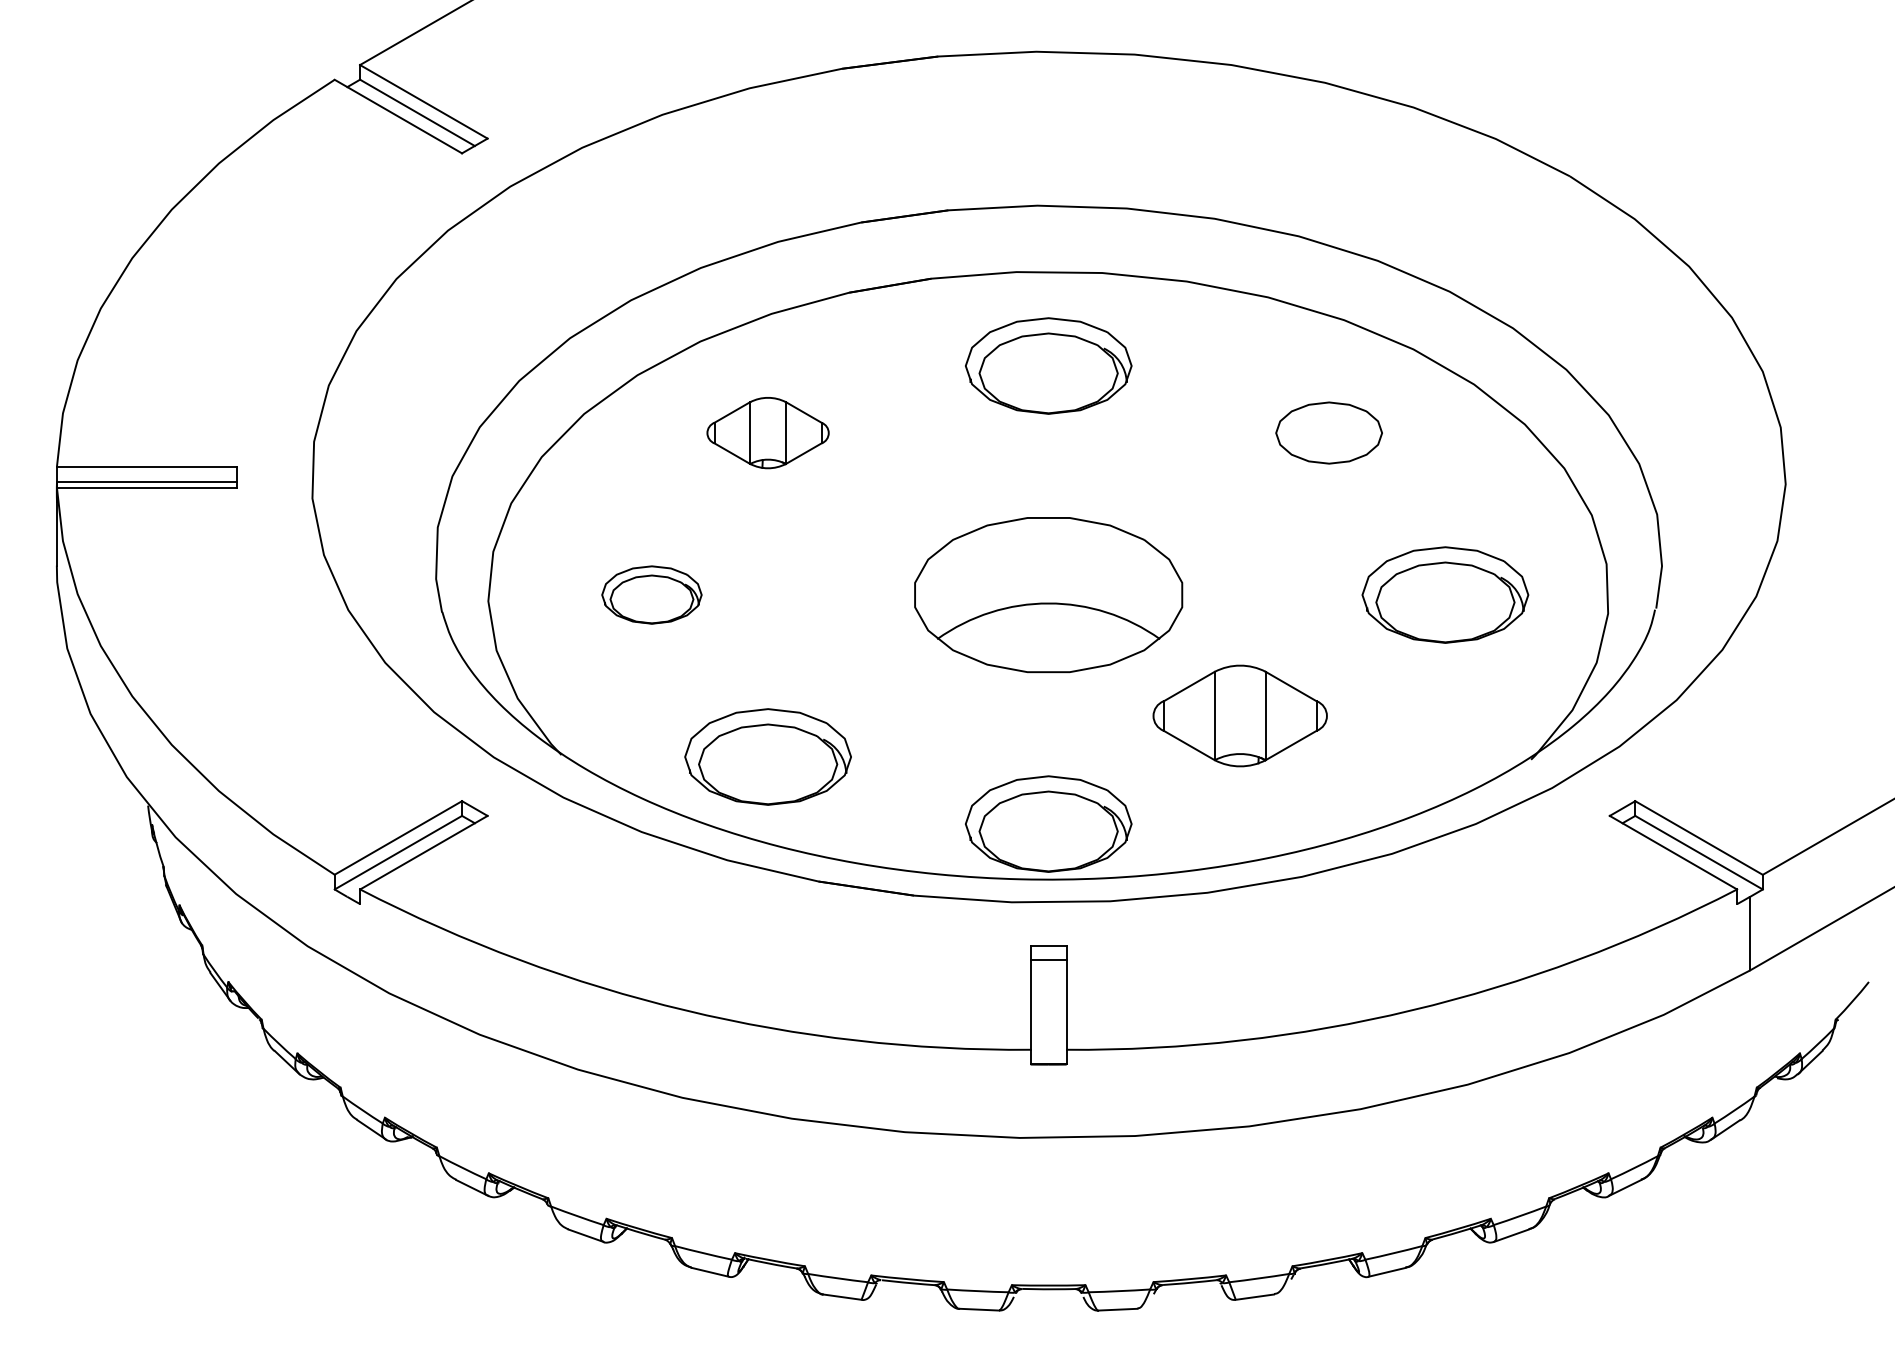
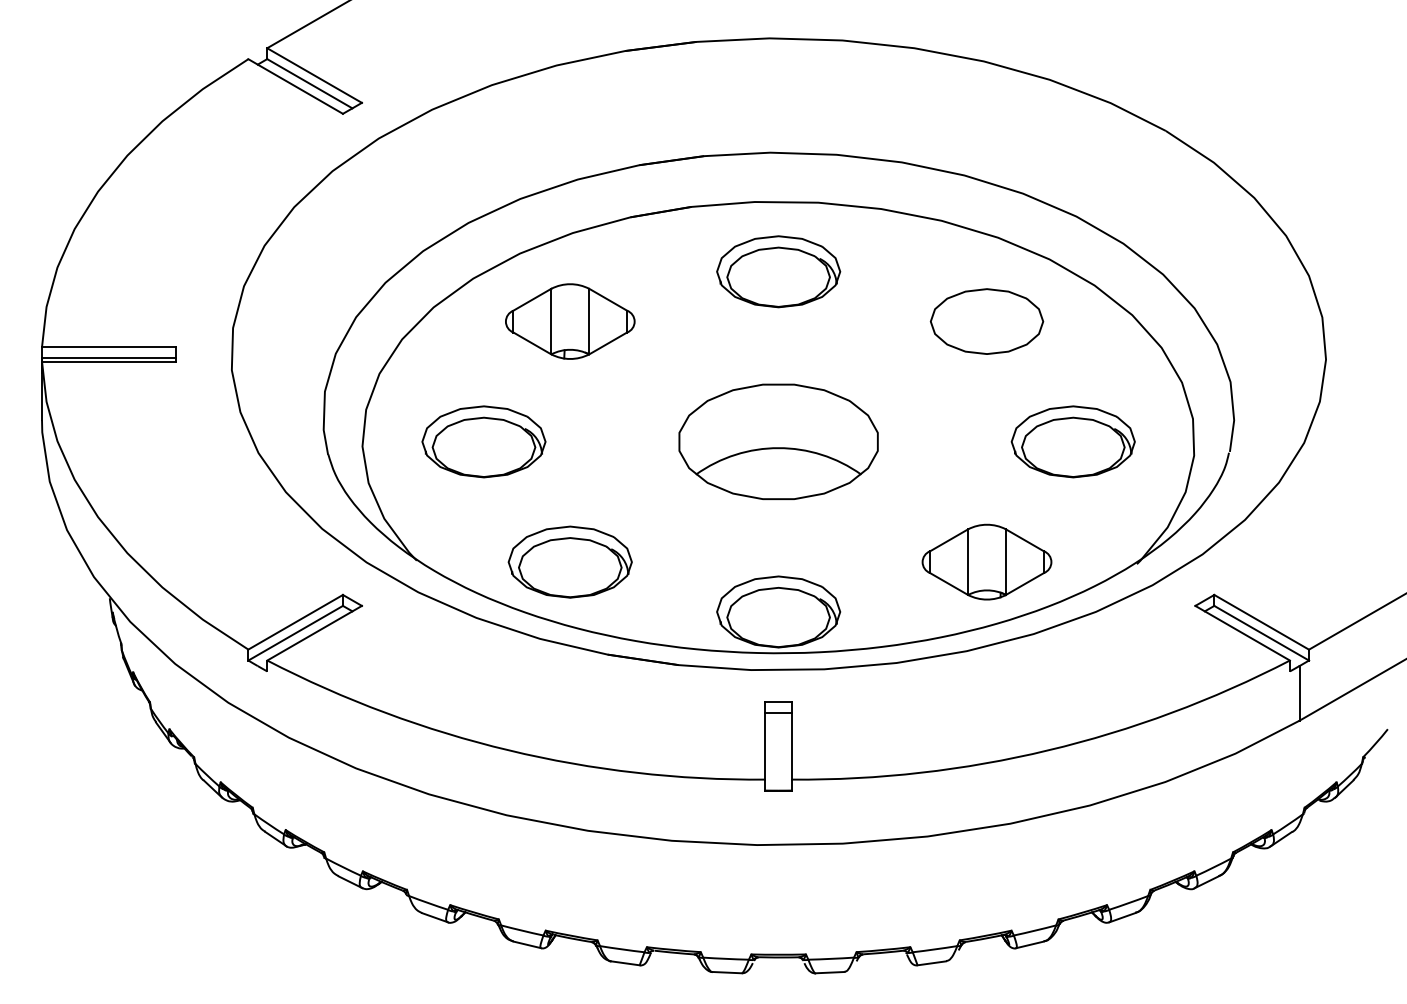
part: (767, 432) -> (569, 321), size x1.43
part: (1328, 432) -> (986, 321), size x1.43
part: (651, 594) -> (483, 441), size x1.67
part: (1239, 715) -> (986, 561), moved

